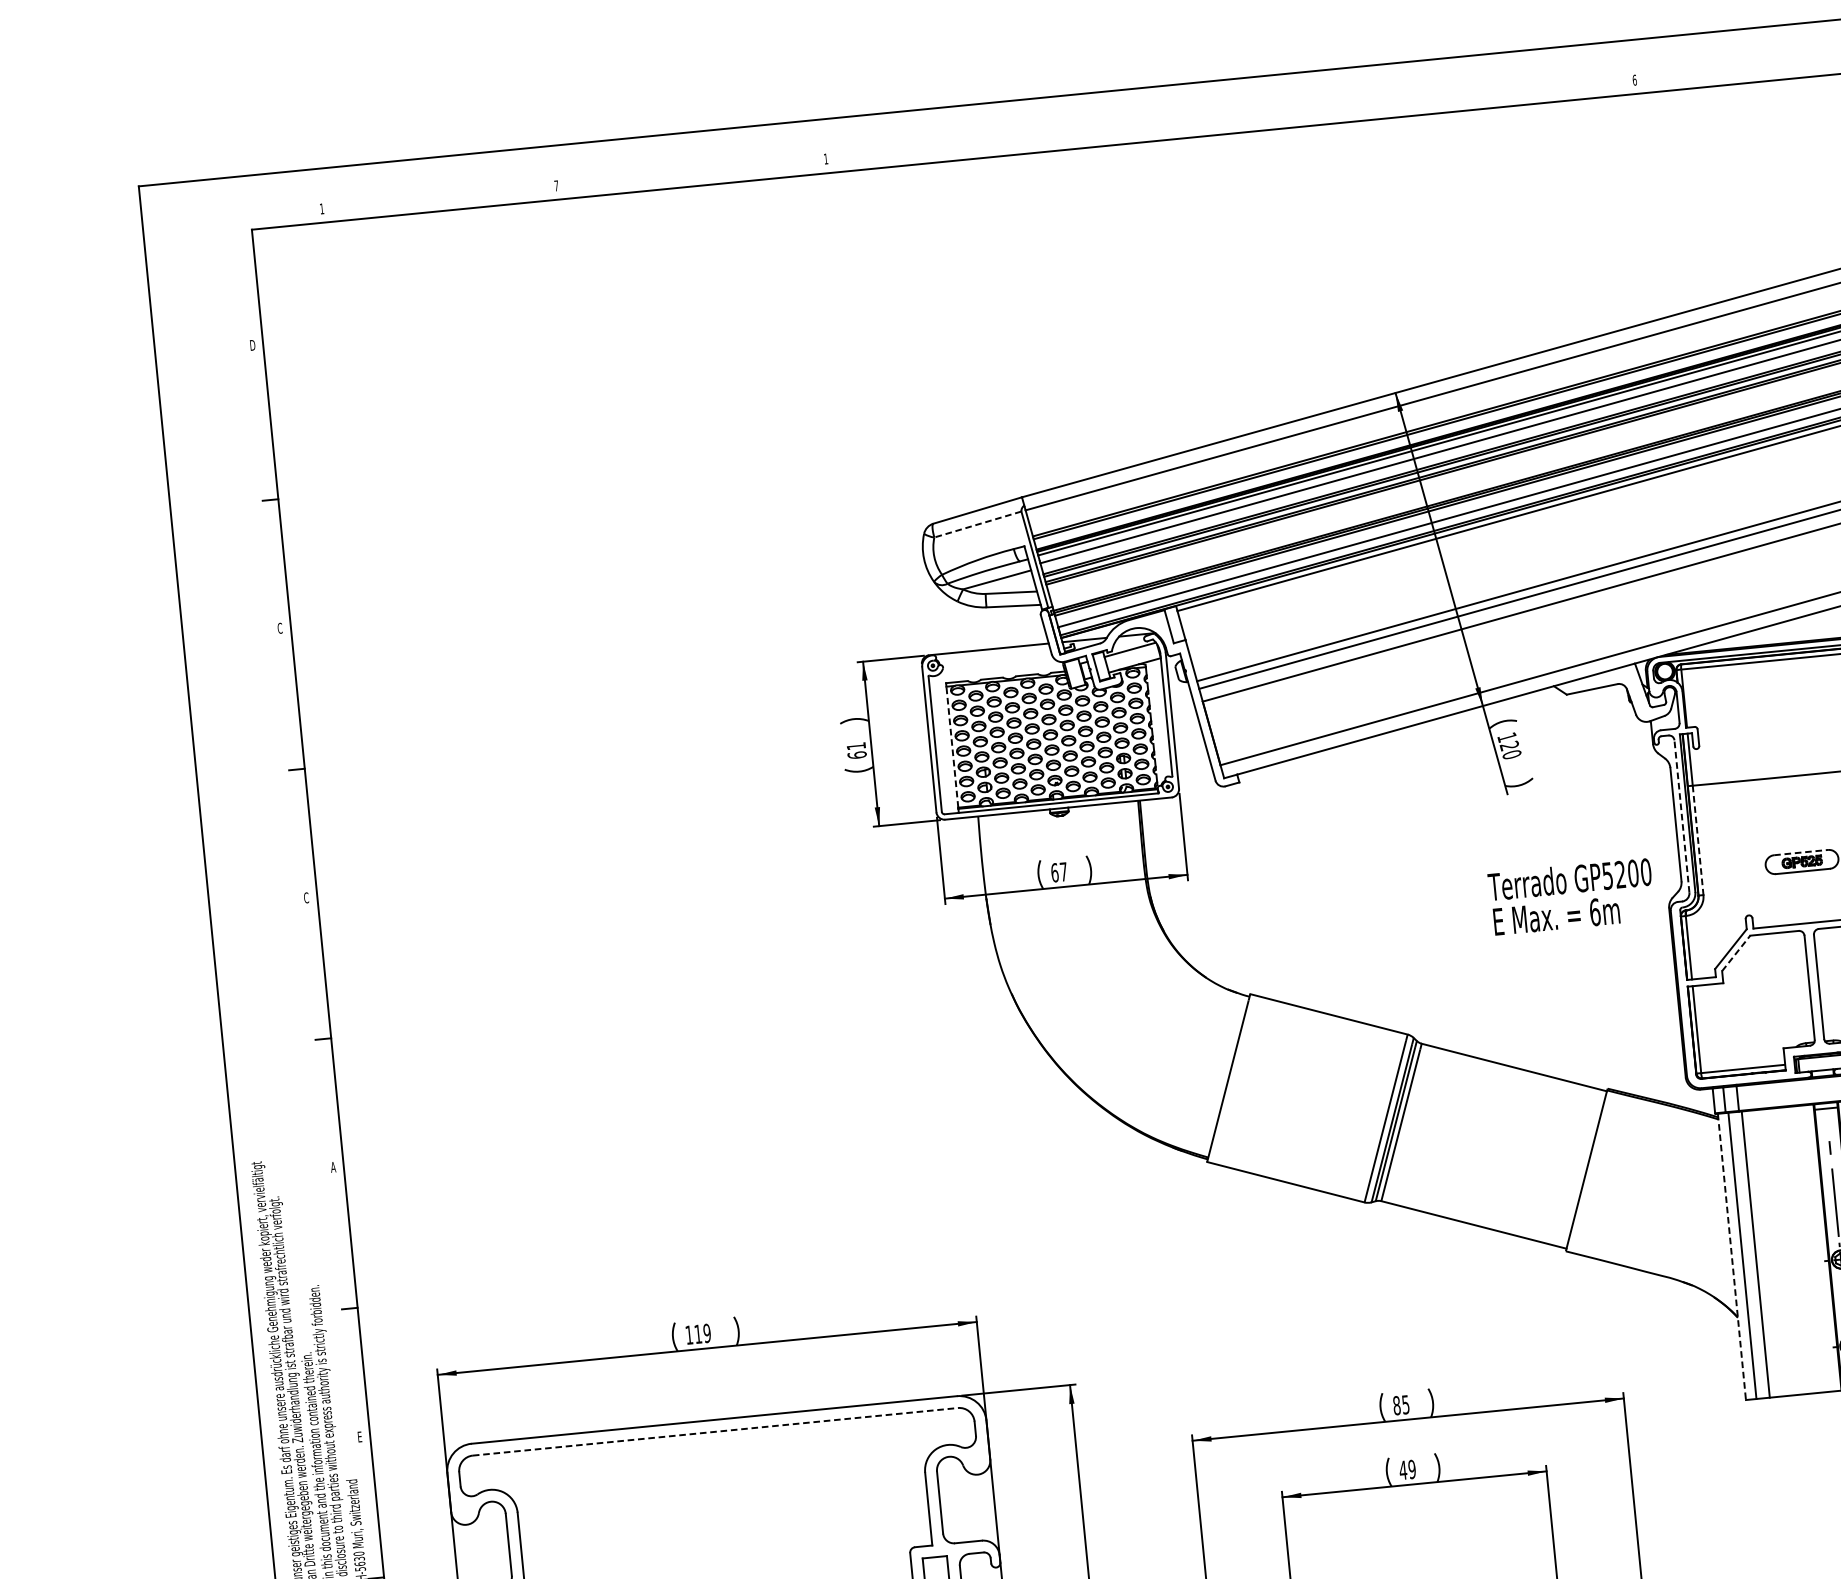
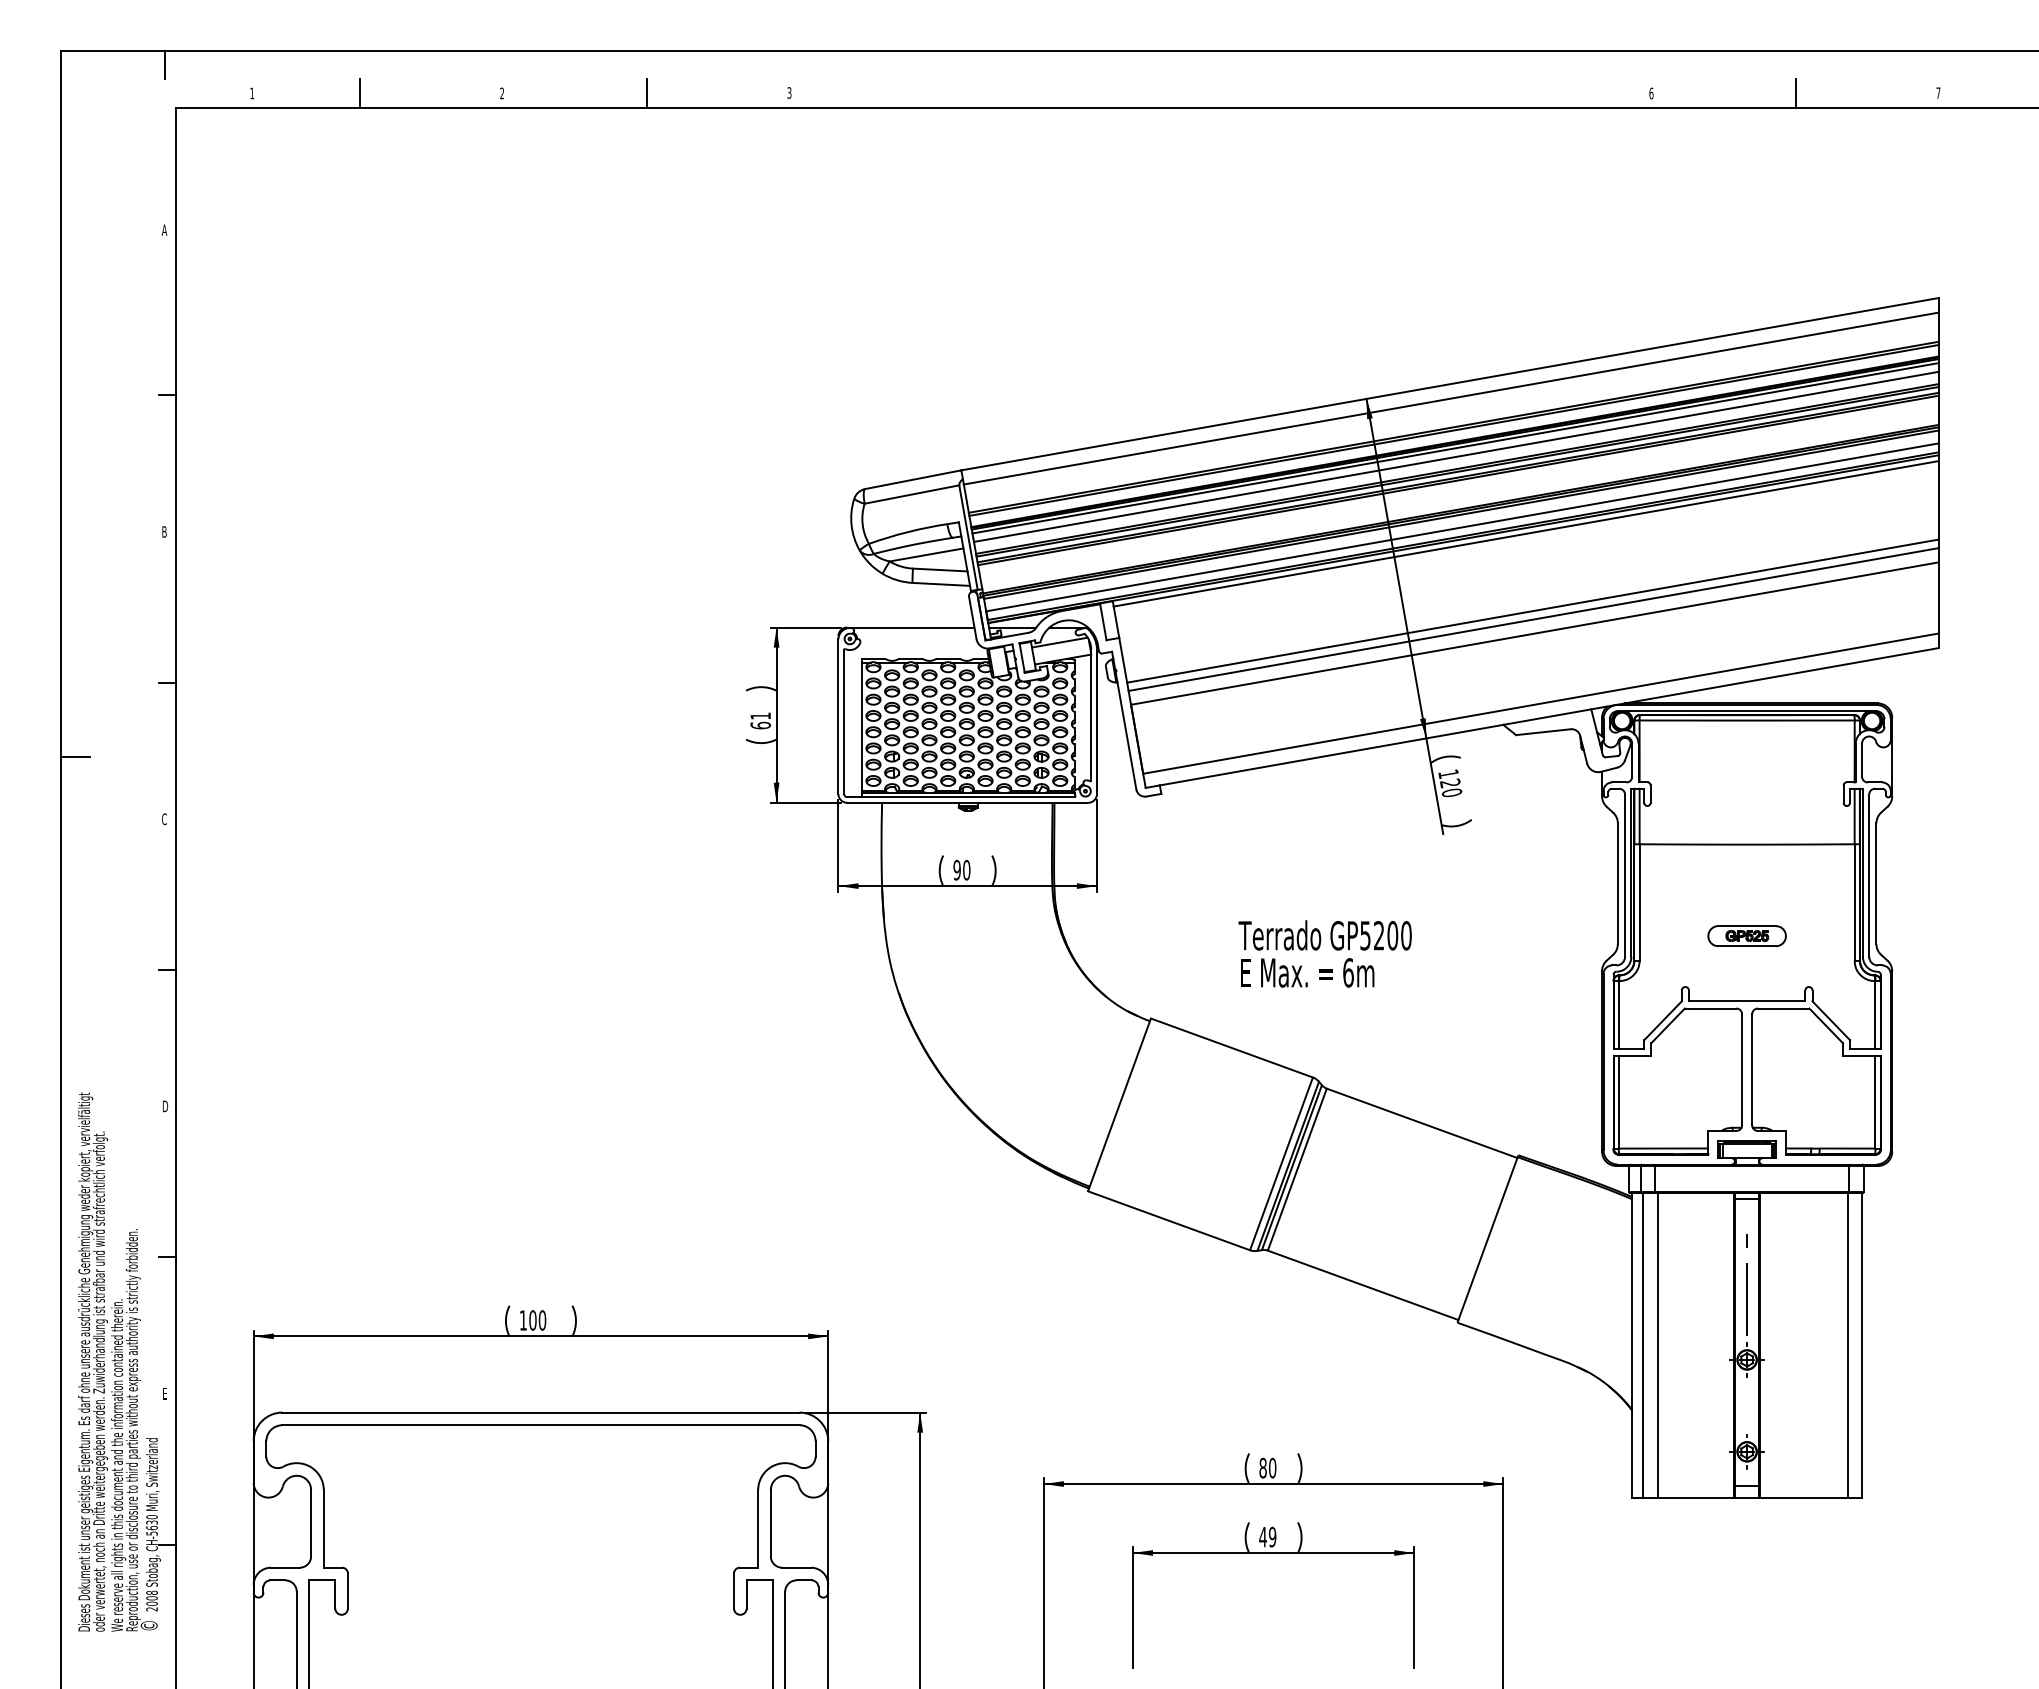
line: (1770, 66) -> (1796, 93), added
text: (825, 158) -> (789, 92), 1 -> 3
line: (692, 172) -> (647, 93), added
text: (556, 185) -> (502, 93), 7 -> 2
line: (237, 189) -> (164, 64), added
line: (422, 199) -> (359, 93), added
text: (252, 344) -> (164, 229), D -> A
line: (977, 524) -> (911, 494), dashed -> solid
text: (280, 627) -> (164, 531), C -> B
line: (951, 746) -> (861, 726), dashed -> solid
line: (1682, 816) -> (1625, 875), dashed -> solid
line: (1698, 841) -> (1639, 903), dashed -> solid
line: (217, 848) -> (75, 757), added
line: (1801, 852) -> (1747, 926), dashed -> solid
text: (1058, 871) -> (961, 869), 67 -> 90
text: (1570, 896) -> (1324, 953), moved
line: (1736, 953) -> (1668, 1025), dashed -> solid
text: (333, 1167) -> (165, 1106), A -> D
line: (1732, 1256) -> (1632, 1345), dashed -> solid
text: (702, 1333) -> (537, 1320), 119 -> 100
text: (1405, 1404) -> (1272, 1467), 85 -> 80
line: (715, 1432) -> (540, 1425), dashed -> solid

